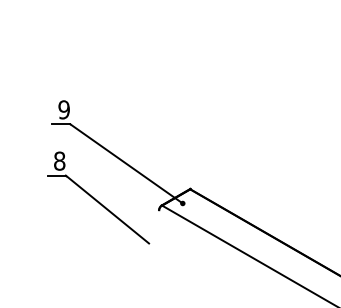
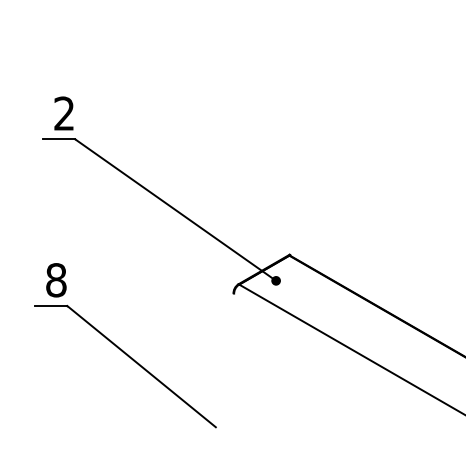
text: (63, 109) -> (63, 113), 9 -> 2
part: (98, 197) -> (125, 345), moved

